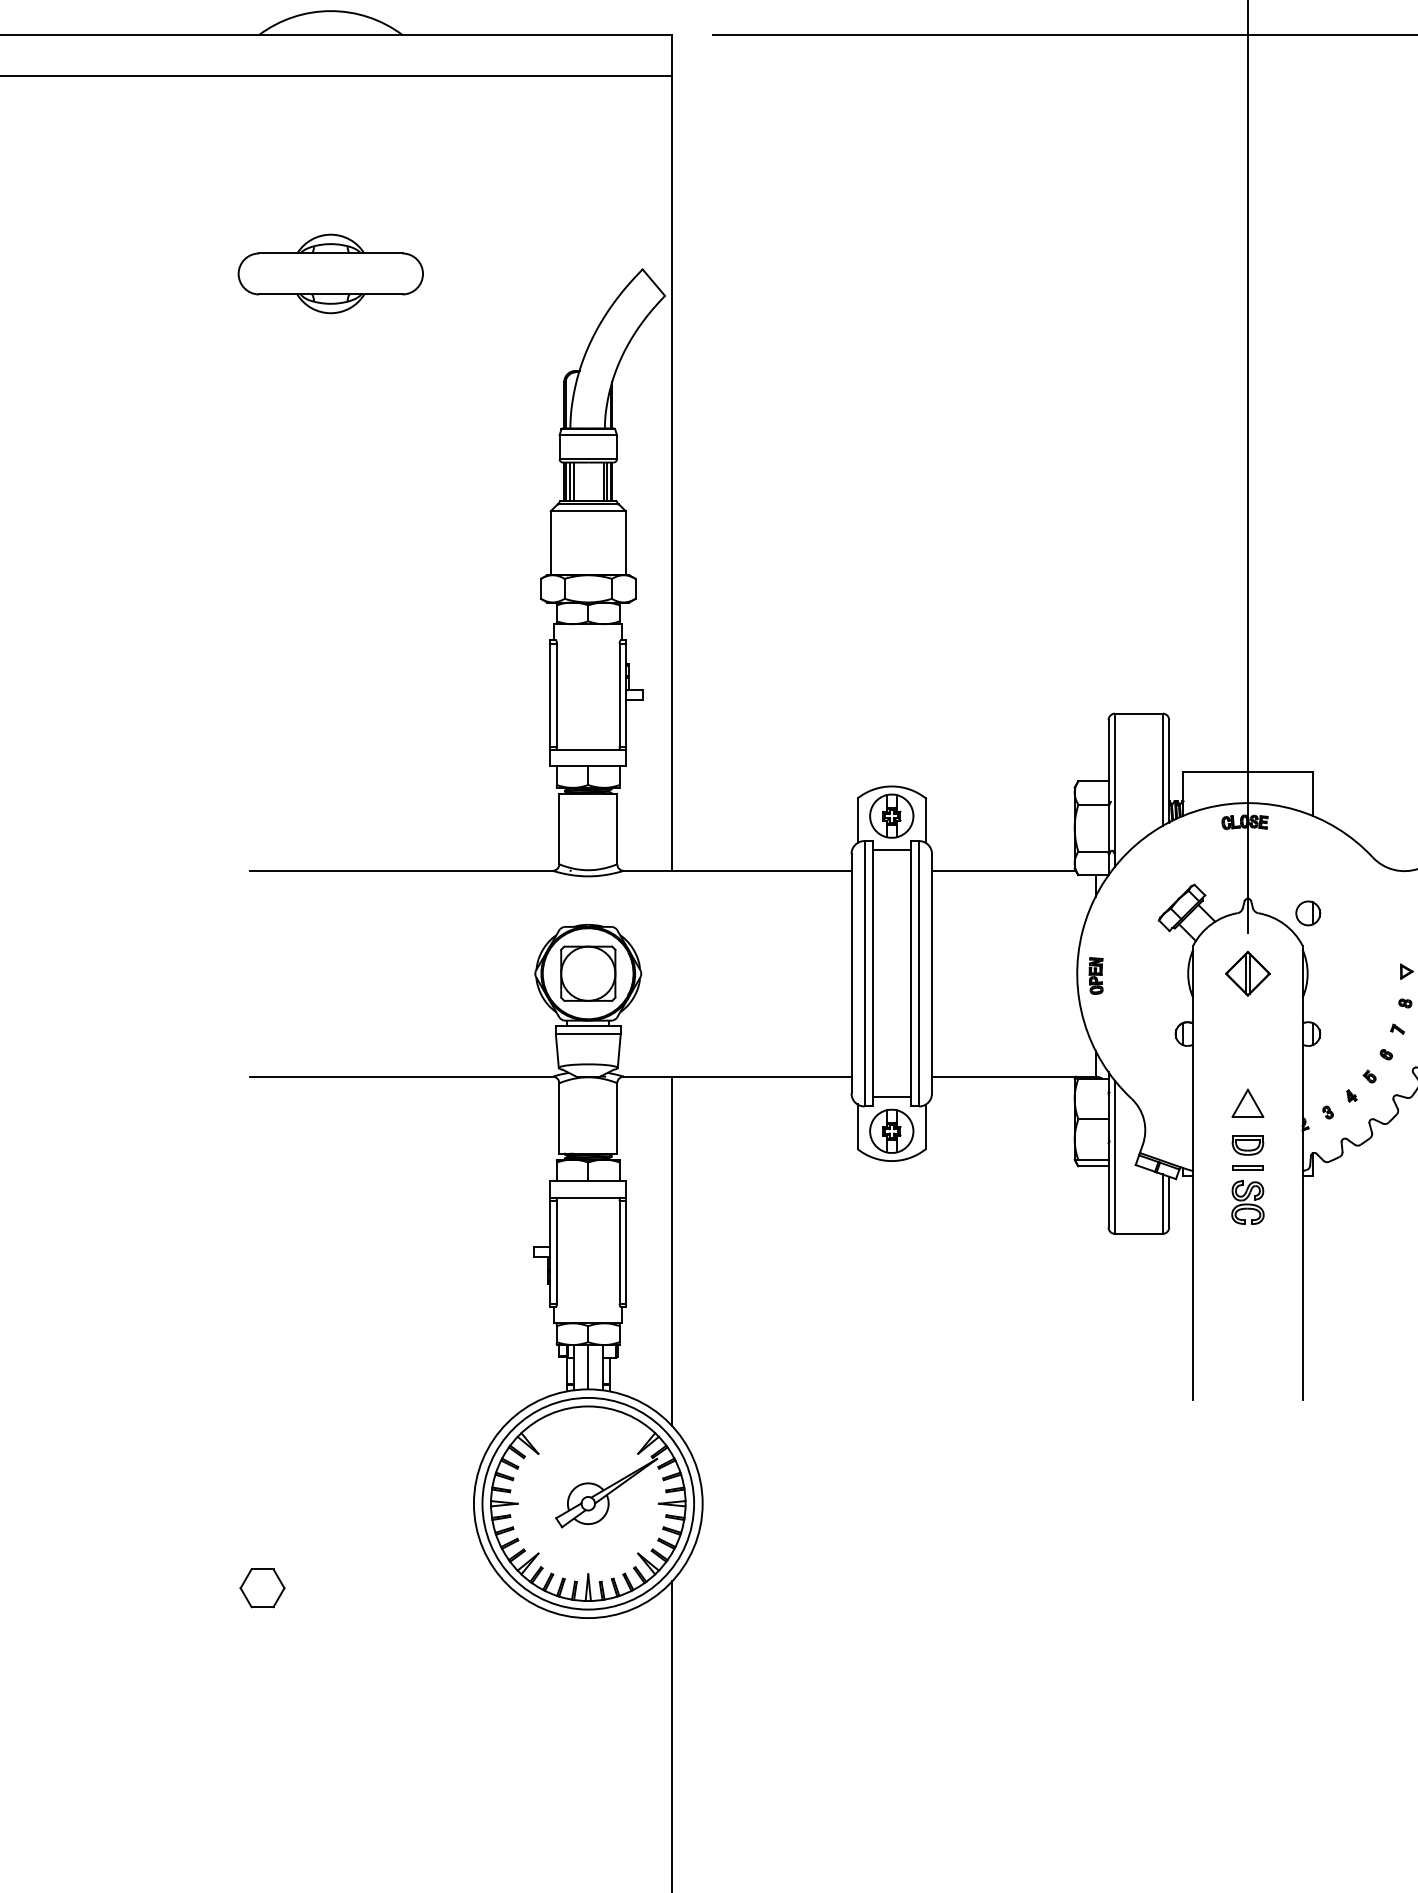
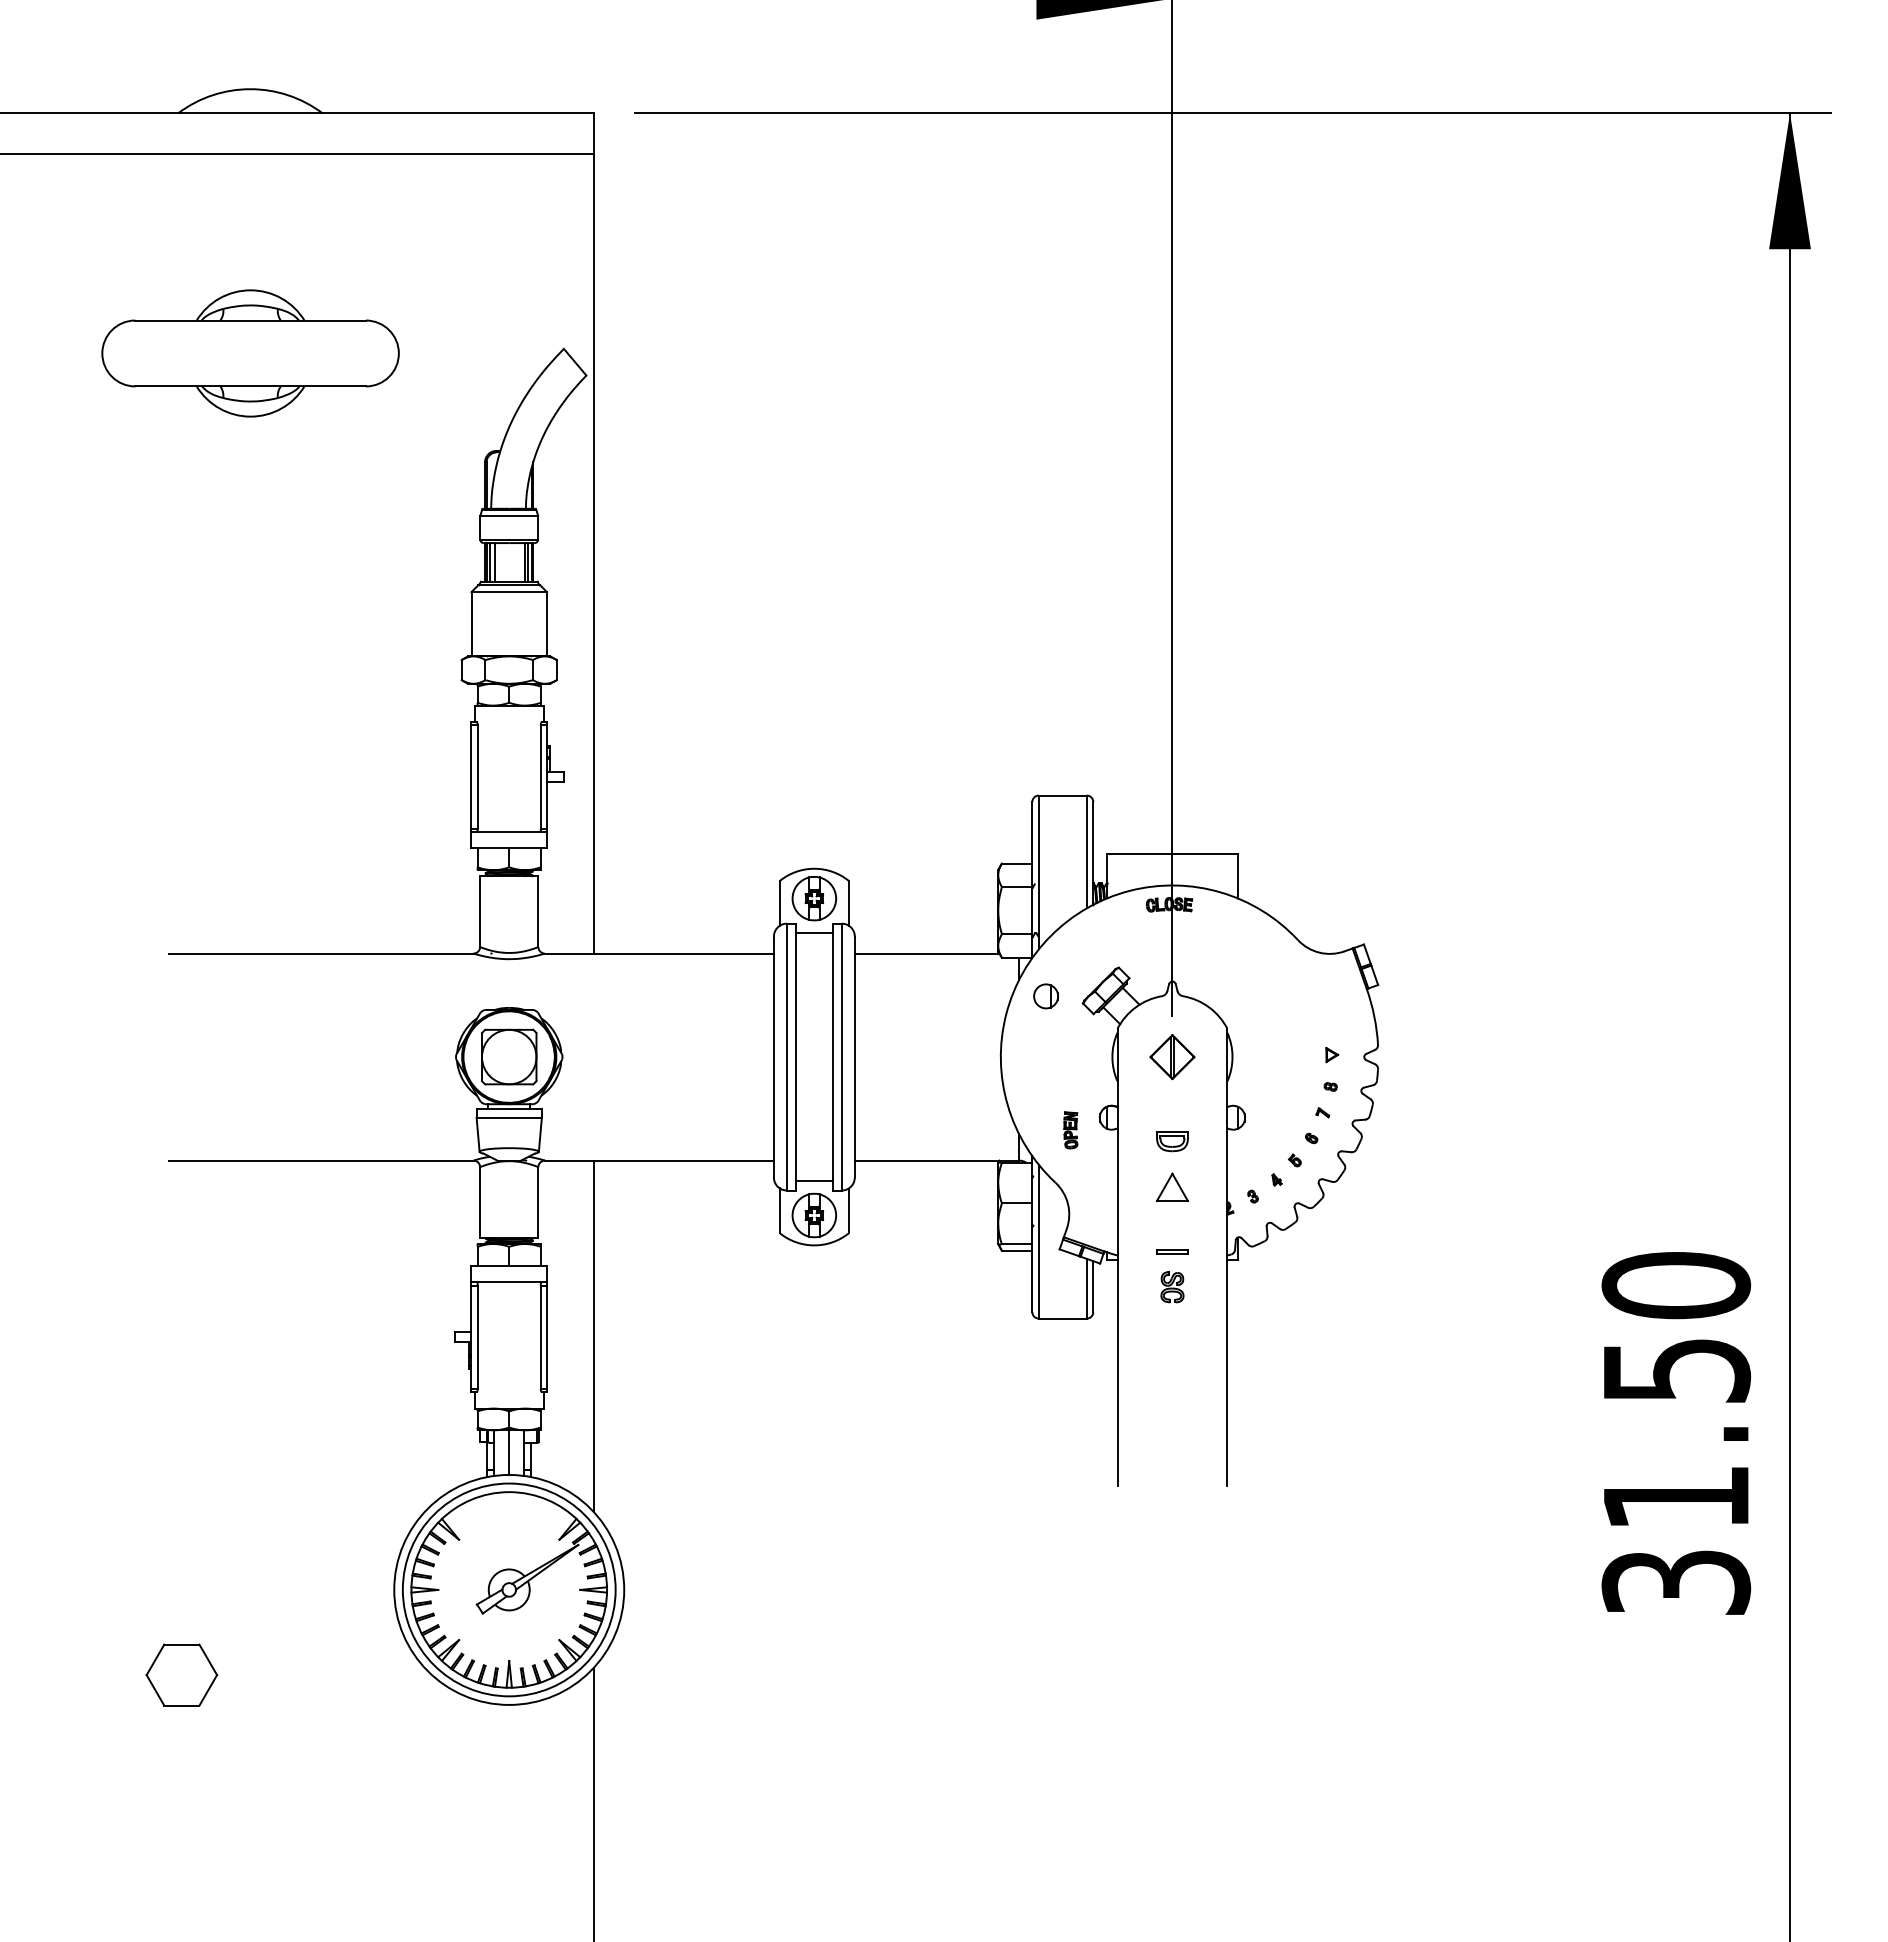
part: (329, 273) -> (249, 353), size x1.6
part: (1307, 913) -> (1045, 996), moved
part: (1095, 976) -> (1070, 1130), moved
part: (1247, 1145) -> (1172, 1141), moved
part: (1247, 1202) -> (1172, 1287), size x0.7
part: (262, 1587) -> (181, 1674), size x1.6

